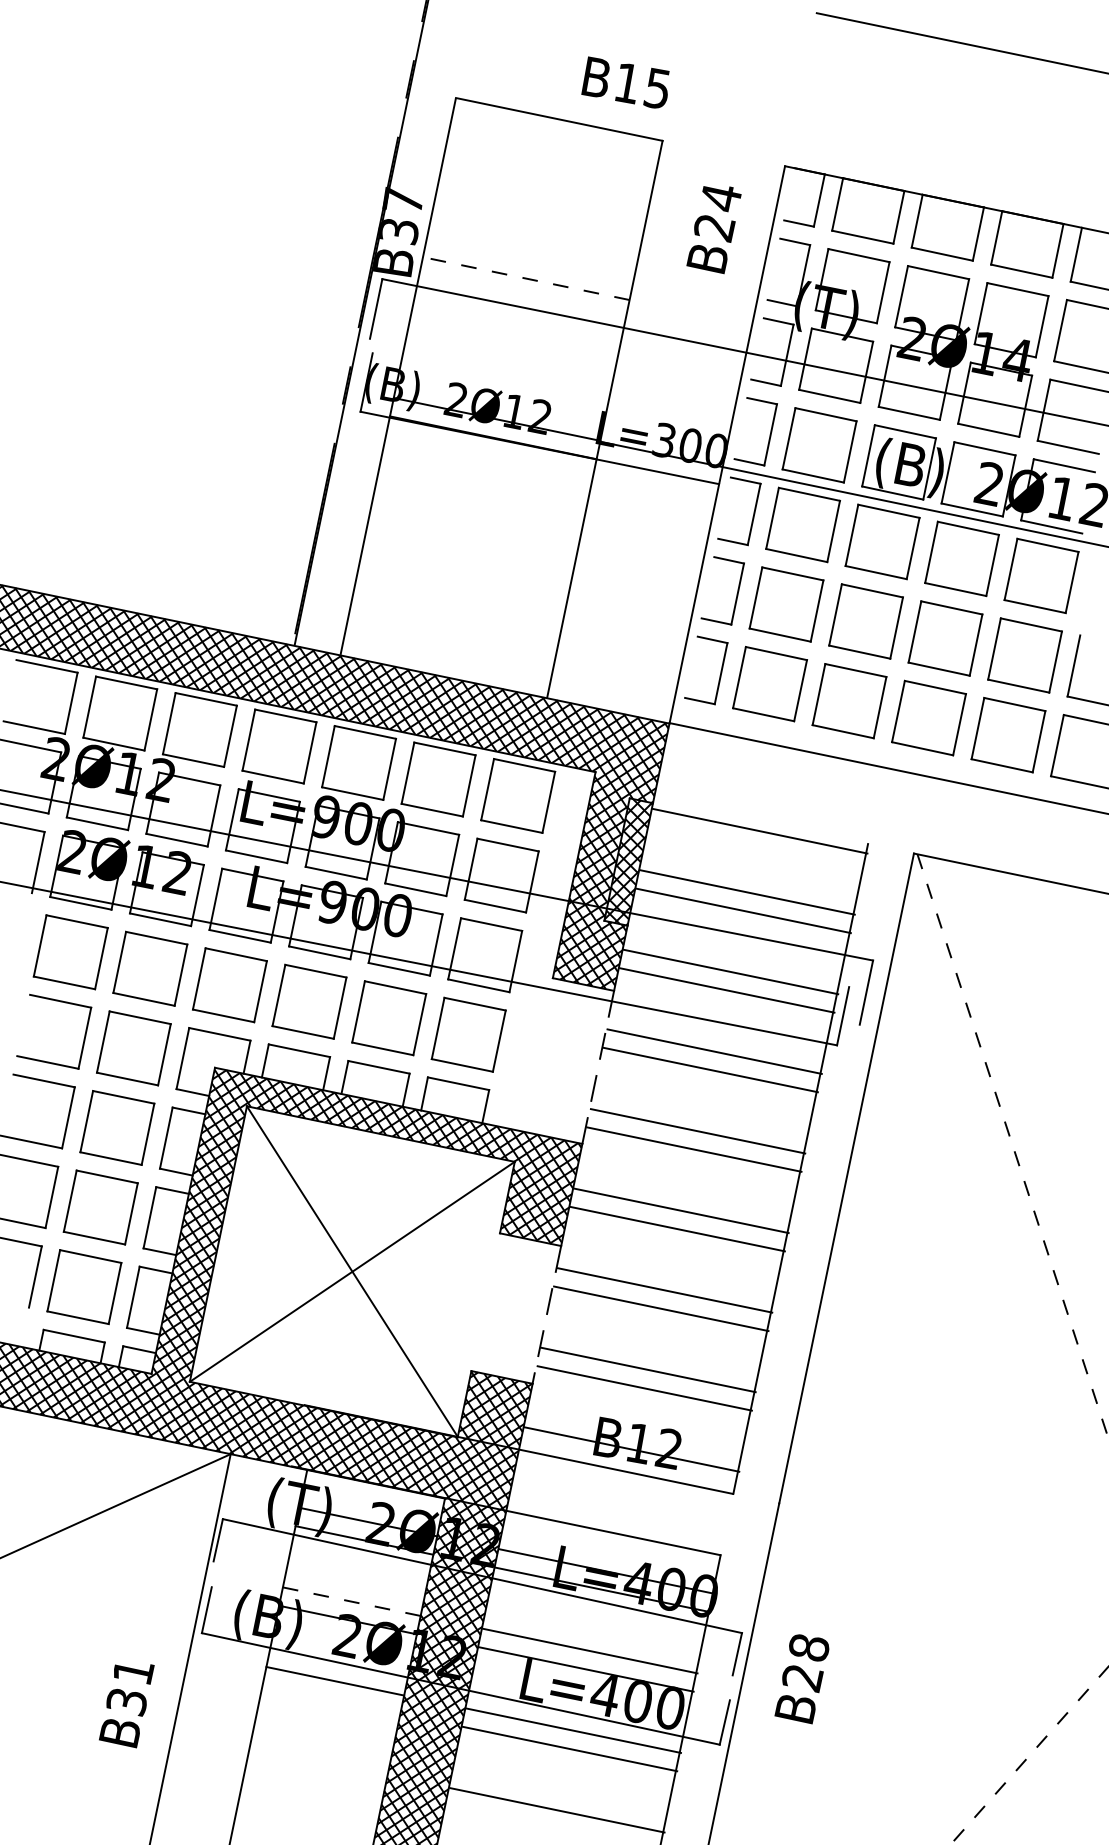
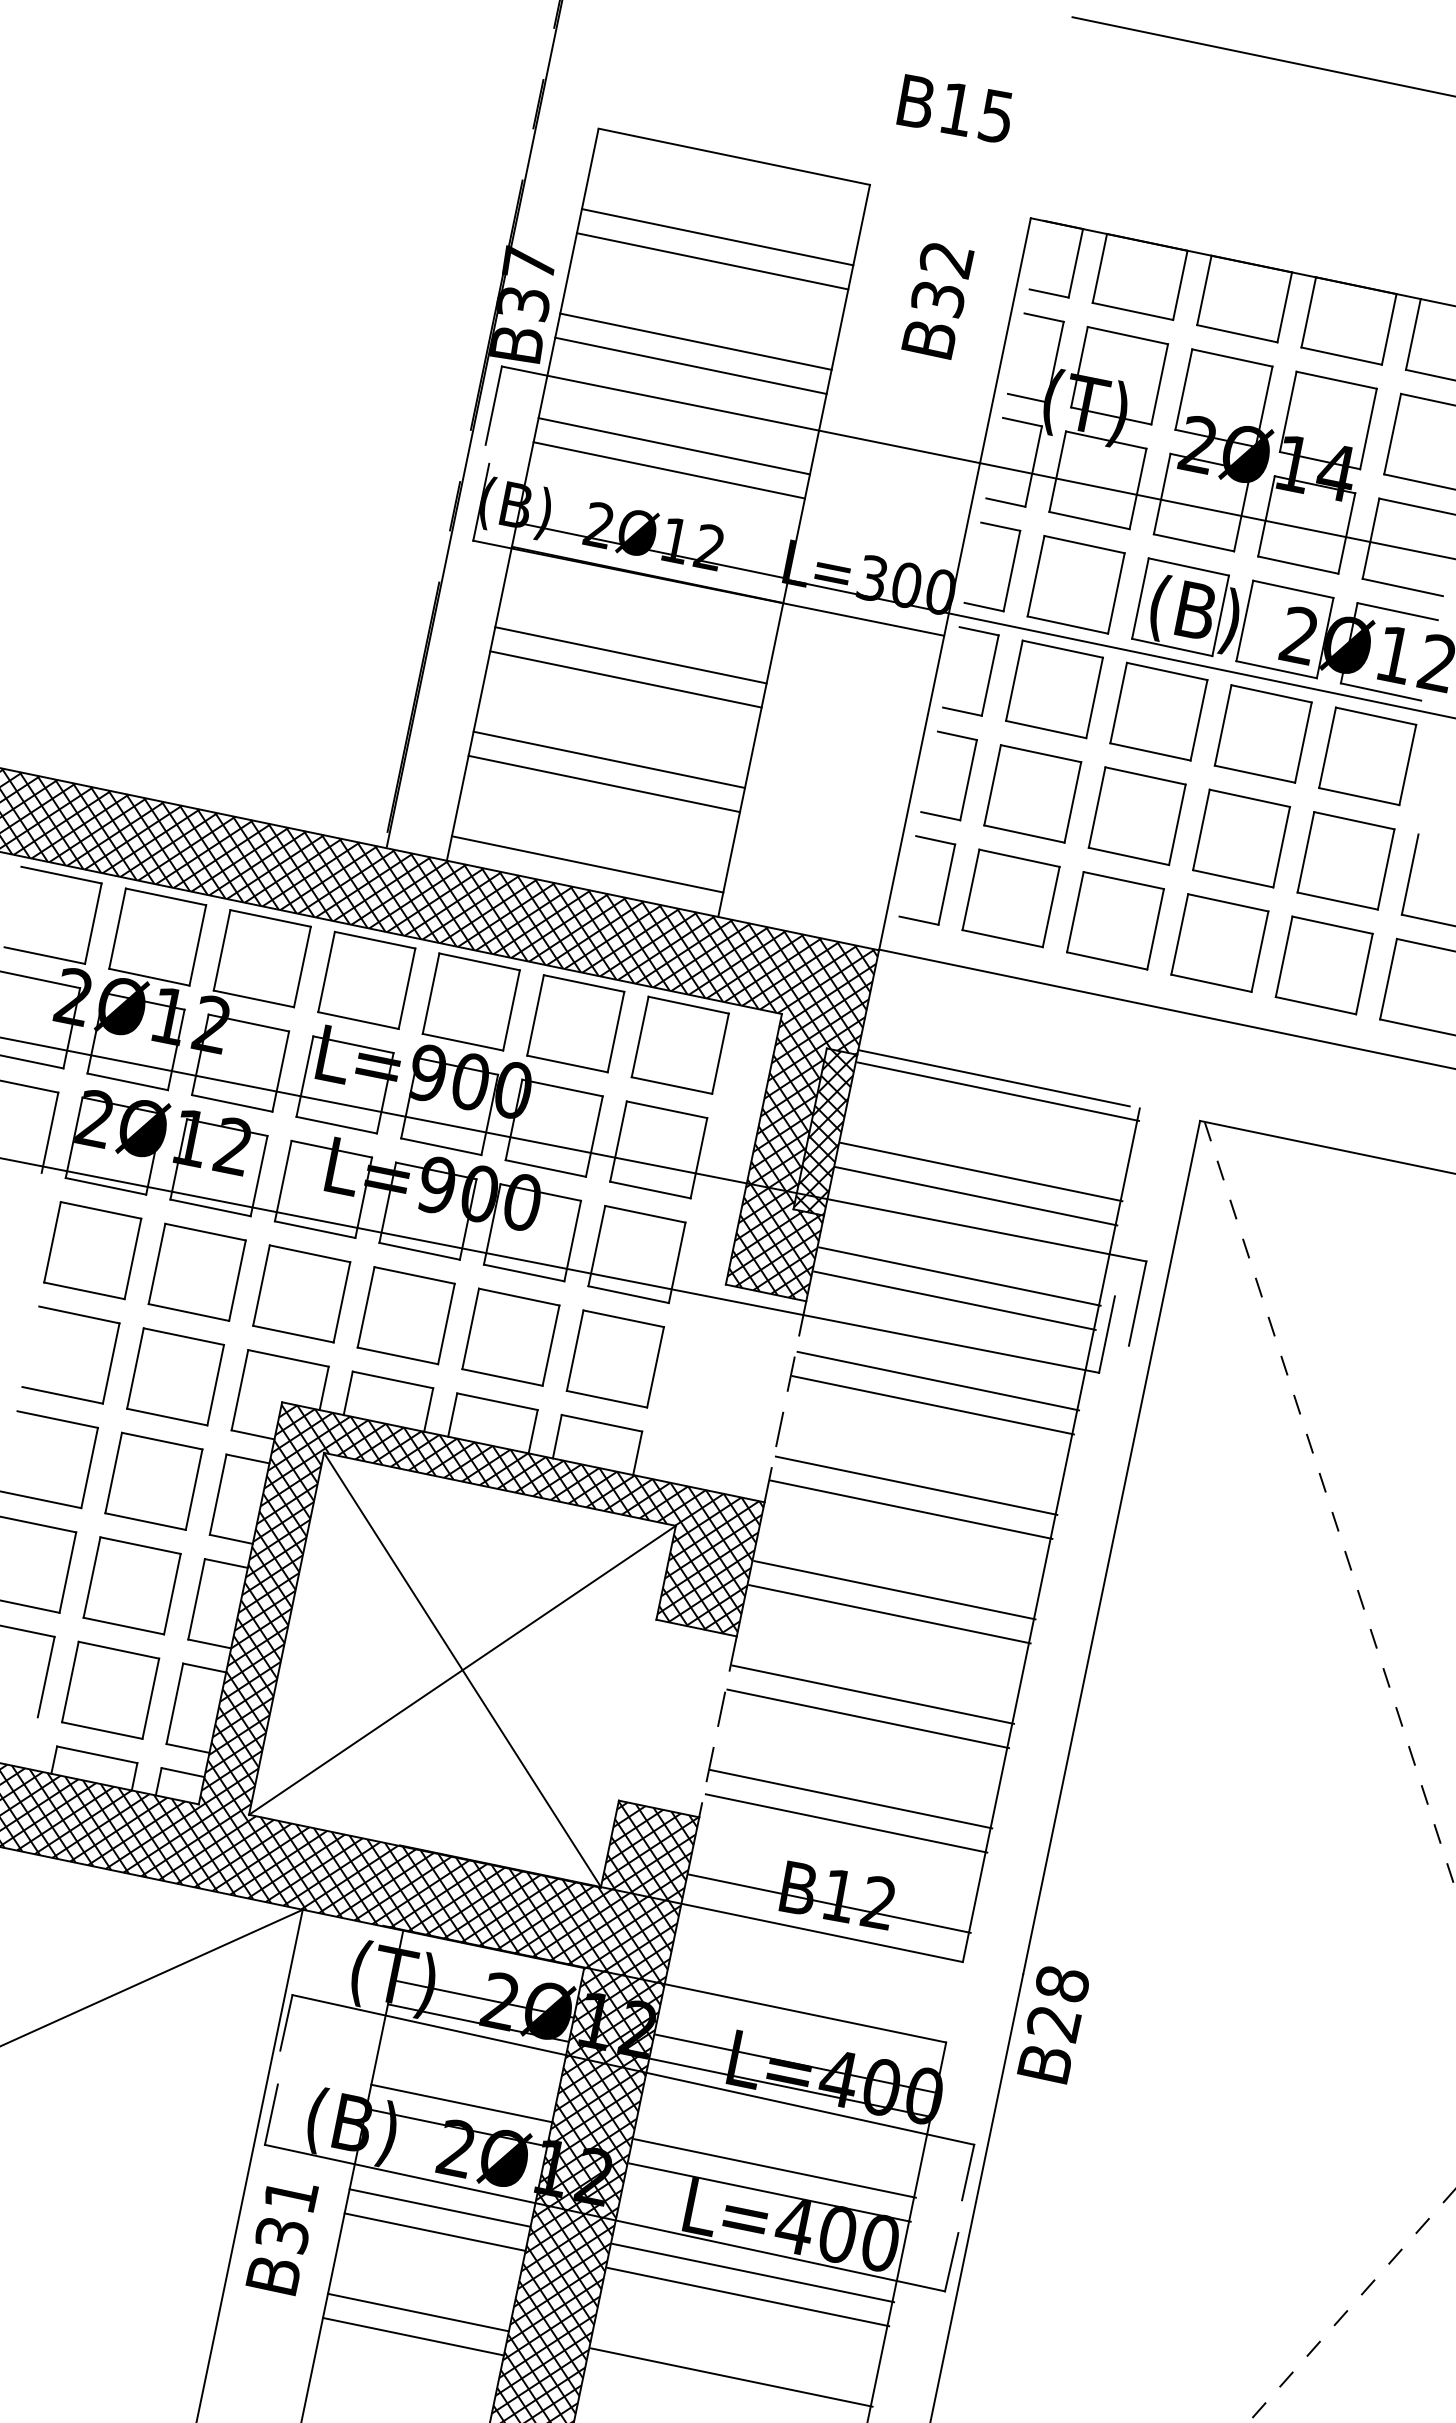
text: (625, 82) -> (954, 108), moved
line: (546, 180) -> (717, 237), added
line: (542, 199) -> (712, 261), added
text: (717, 214) -> (942, 281), B24 -> B32
line: (529, 260) -> (695, 341), added
line: (525, 278) -> (690, 365), dashed -> solid
line: (513, 340) -> (673, 446), added
line: (509, 358) -> (668, 470), added
line: (480, 499) -> (630, 655), added
line: (476, 517) -> (625, 679), added
line: (463, 578) -> (608, 759), added
line: (459, 596) -> (603, 783), added
line: (447, 658) -> (587, 864), added
line: (756, 821) -> (993, 1078), added
line: (351, 1601) -> (461, 2103), dashed -> solid
text: (801, 1679) -> (1052, 2025), moved
line: (331, 1699) -> (434, 2231), added
text: (126, 1705) -> (281, 2240), moved
line: (318, 1760) -> (418, 2312), added
line: (315, 1779) -> (413, 2336), added

